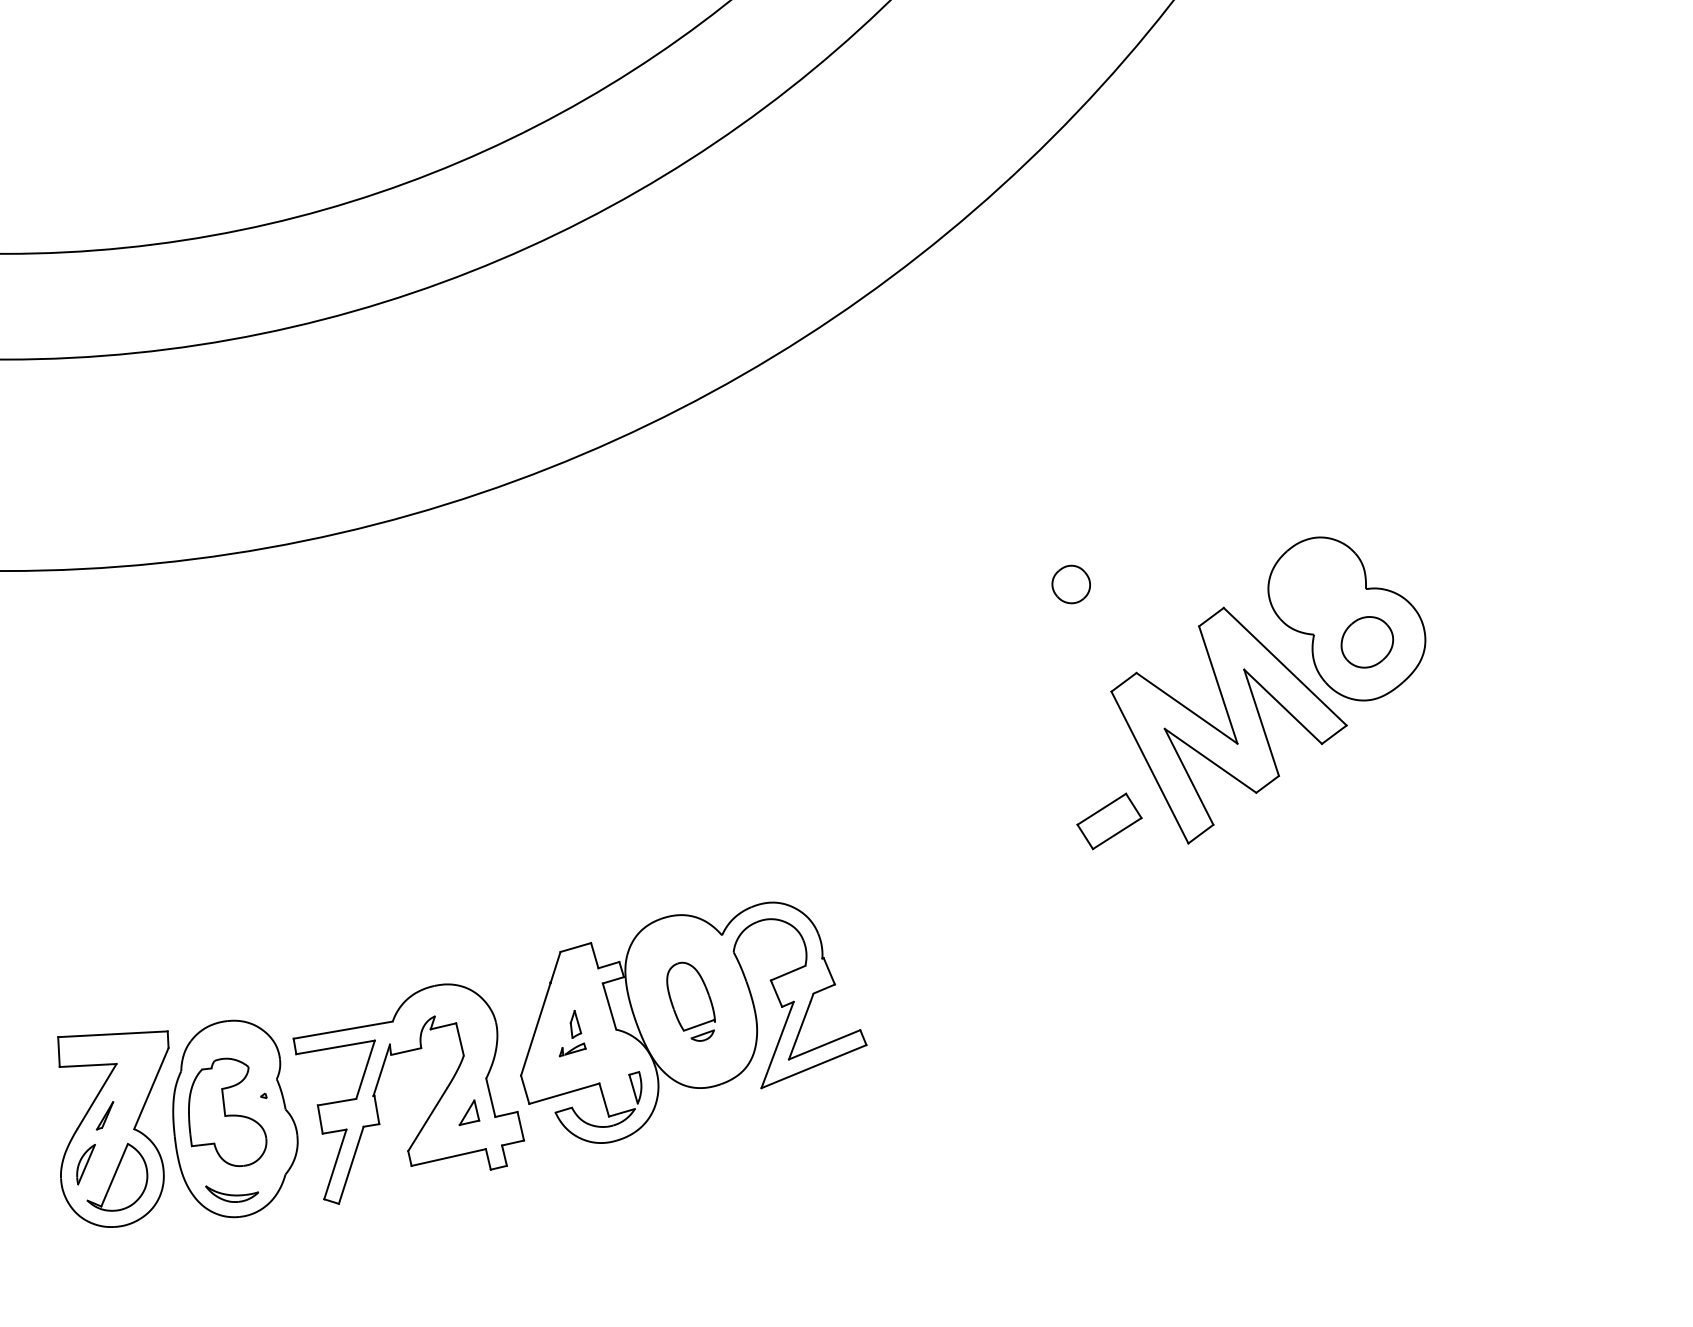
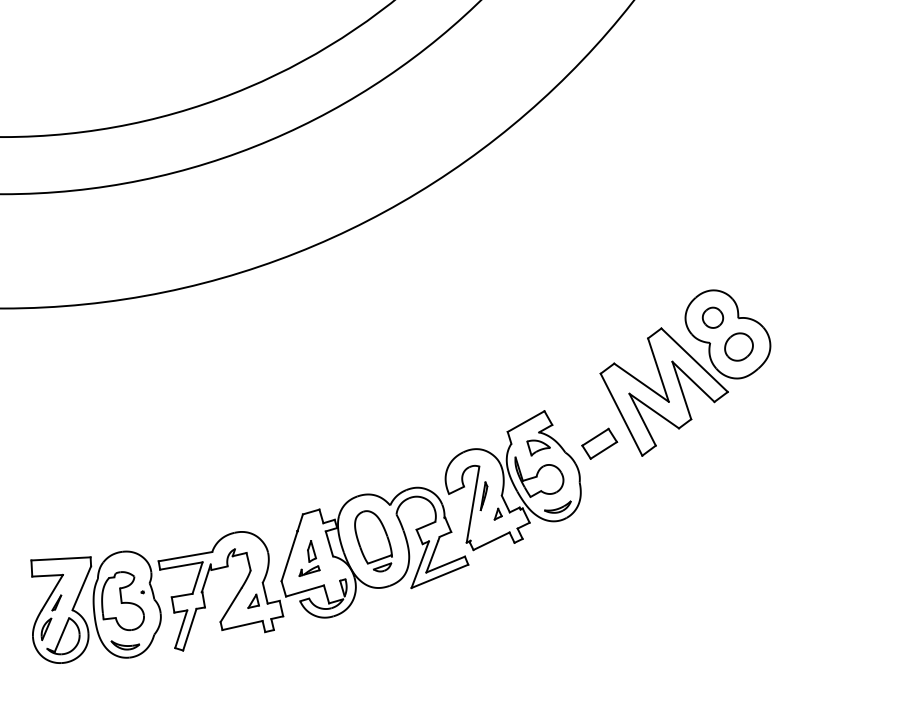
part: (1070, 583) -> (712, 317), moved
part: (948, 889) -> (512, 480), added
part: (691, 1002) -> (373, 541), size x1.43
part: (572, 1033) -> (309, 558), size x1.43

